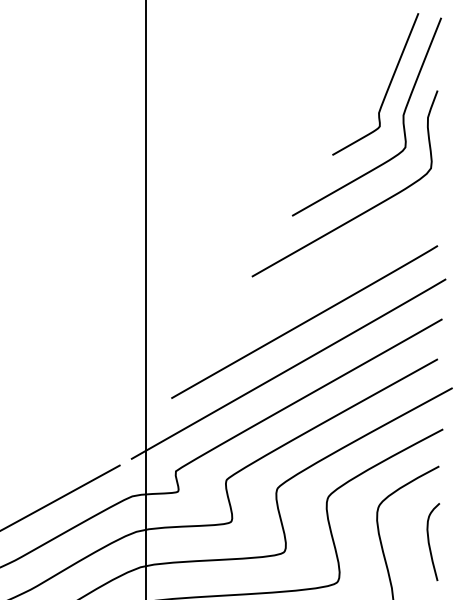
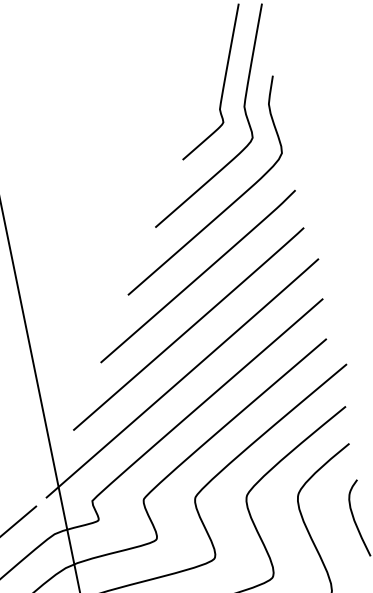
curve: (324, 272) -> (198, 276), added

